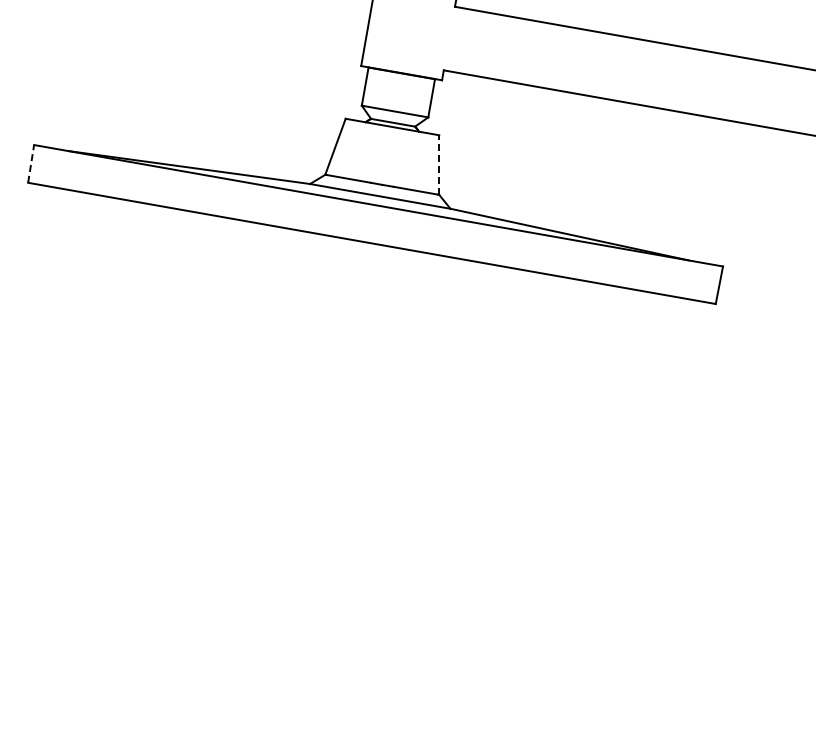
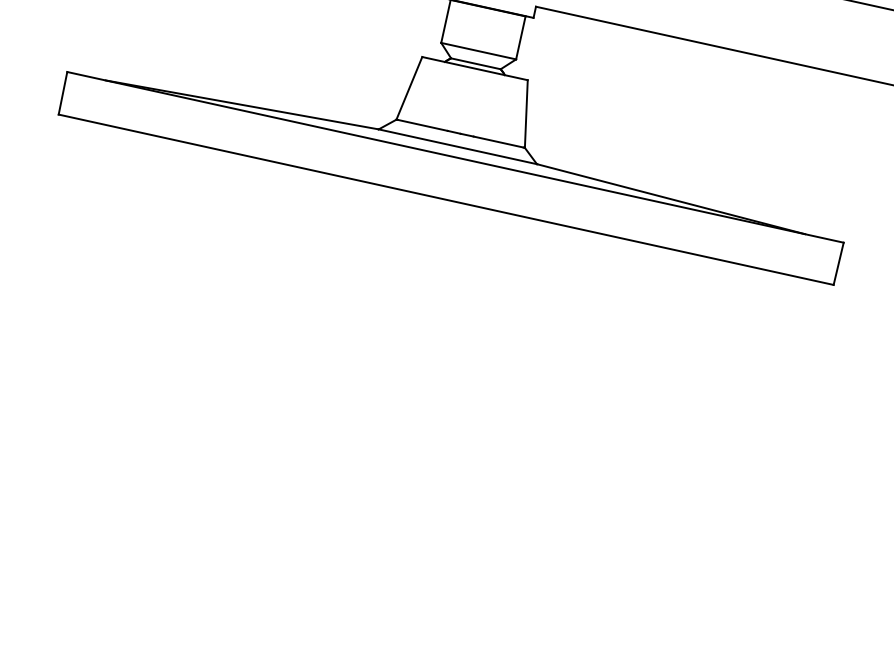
line: (31, 163) -> (63, 92), dashed -> solid
line: (439, 165) -> (526, 114), dashed -> solid

